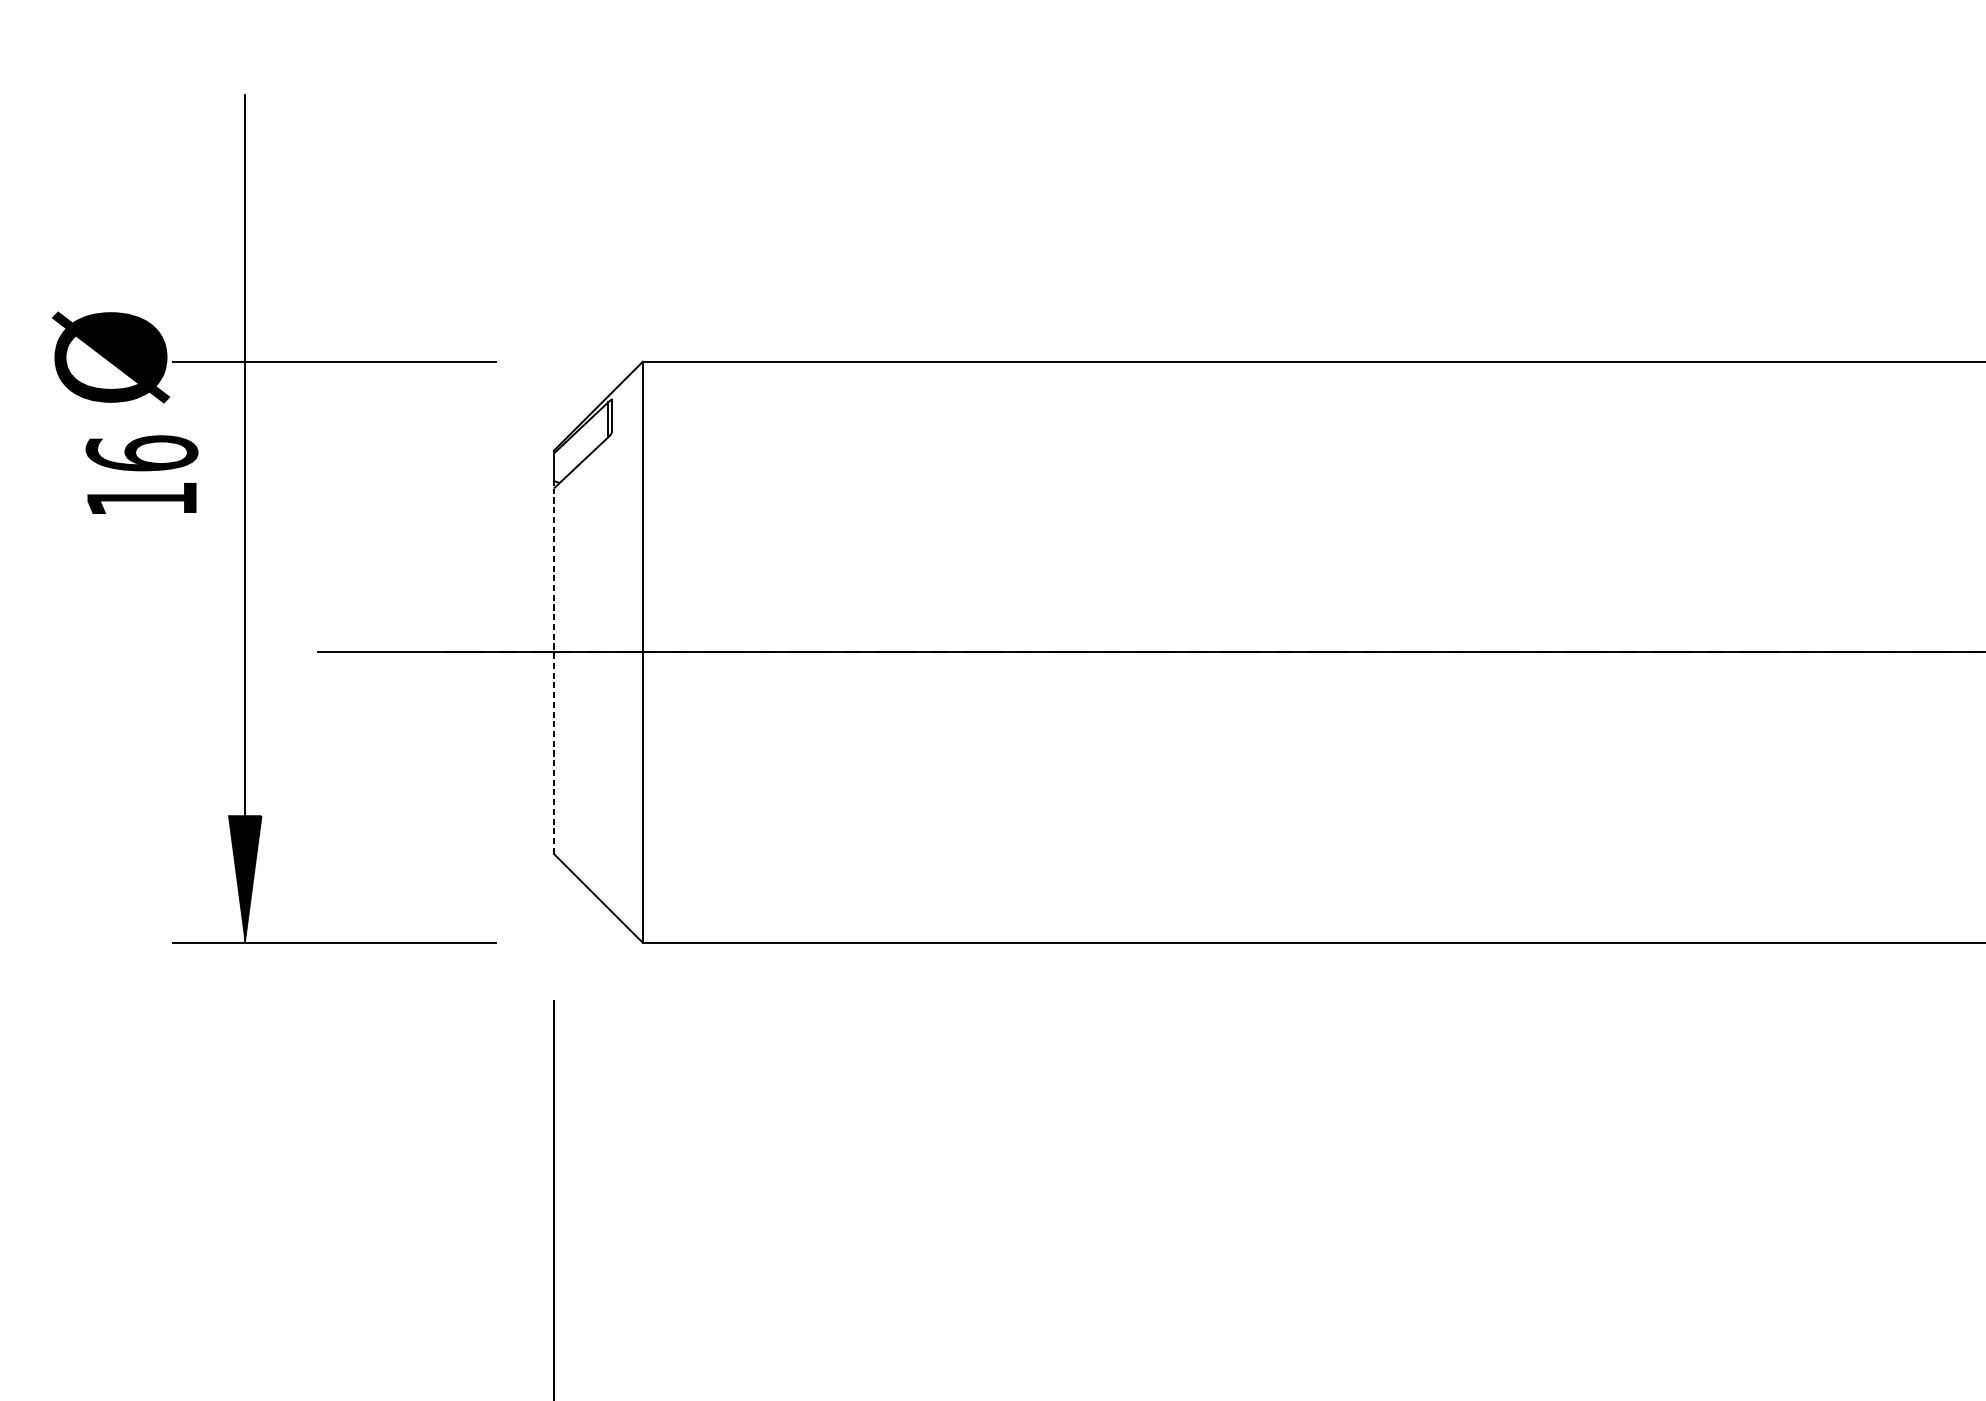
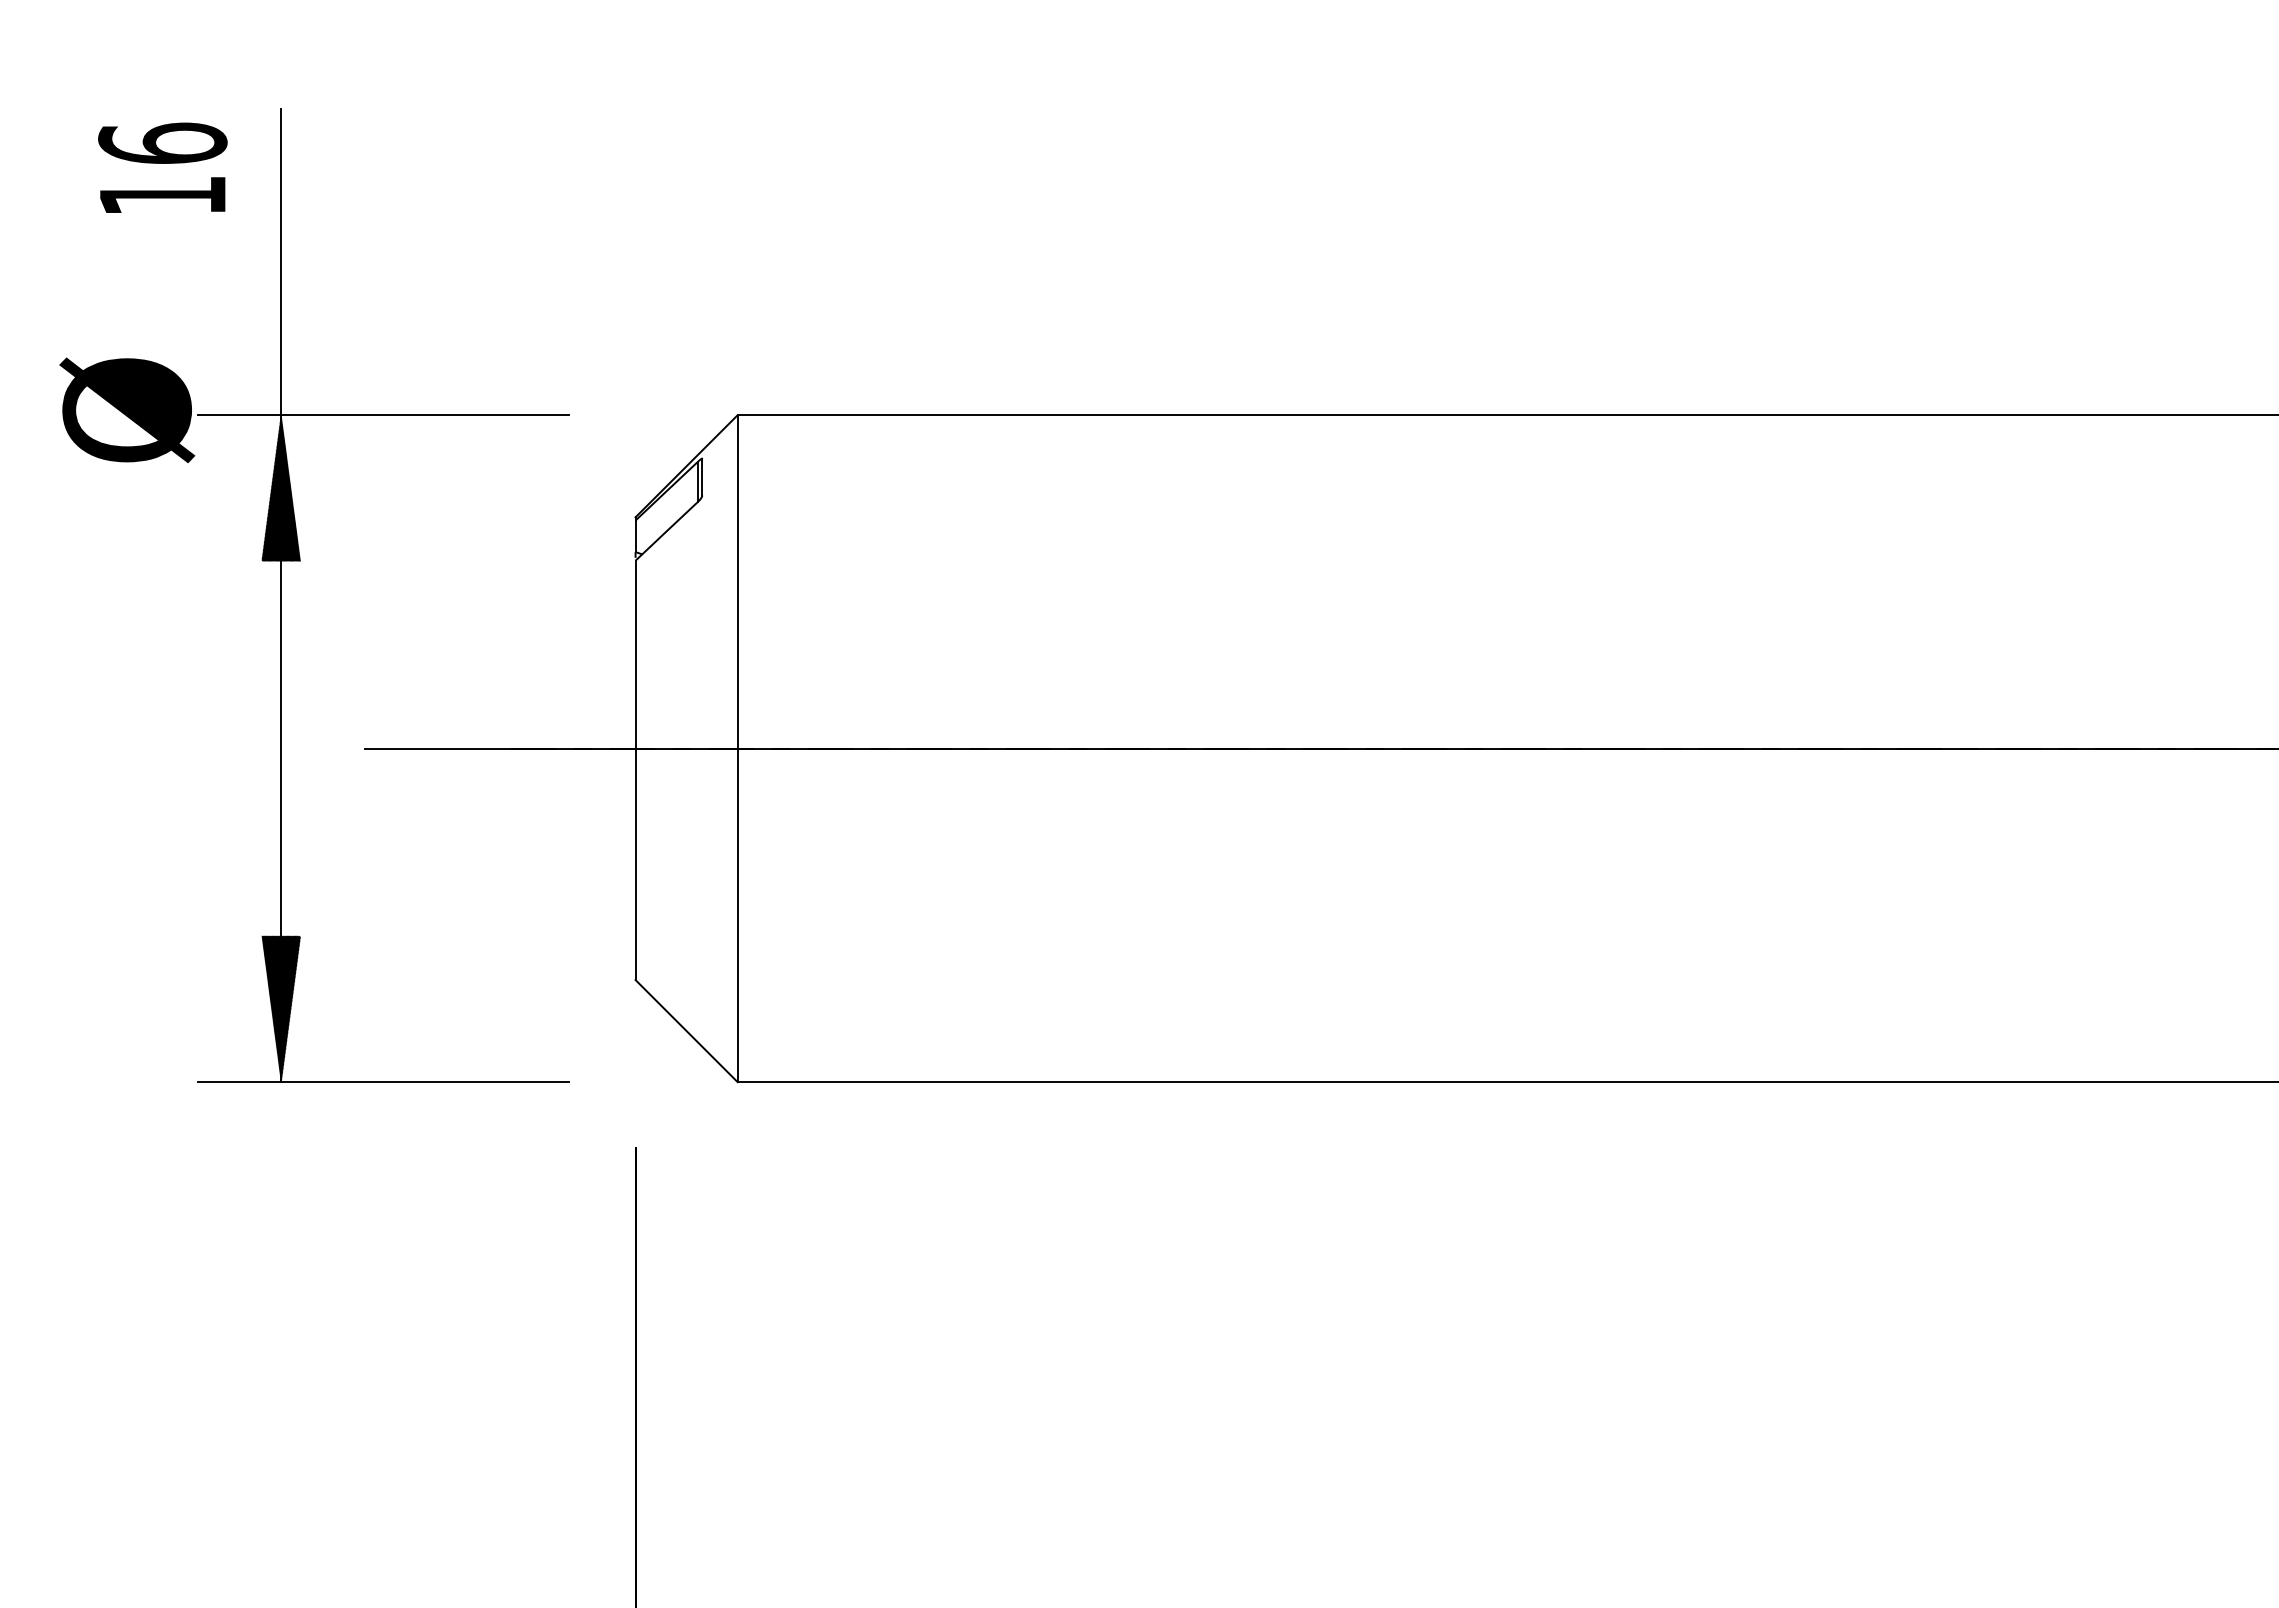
hatch: (245, 425) -> (281, 488), added
text: (141, 474) -> (162, 167), moved
line: (553, 671) -> (635, 770), dashed -> solid

